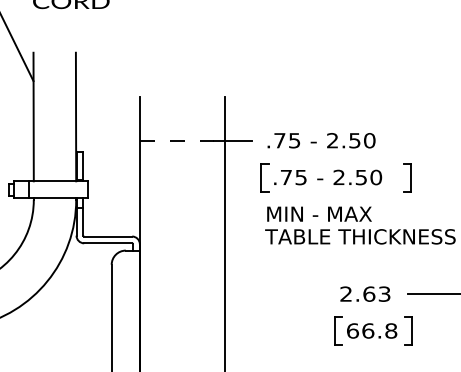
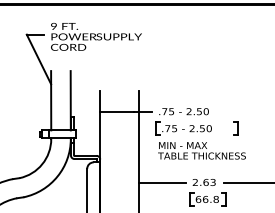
line: (177, 140) -> (117, 111), dashed -> solid
part: (407, 177) -> (235, 128), moved
line: (274, 294) -> (162, 182), added

